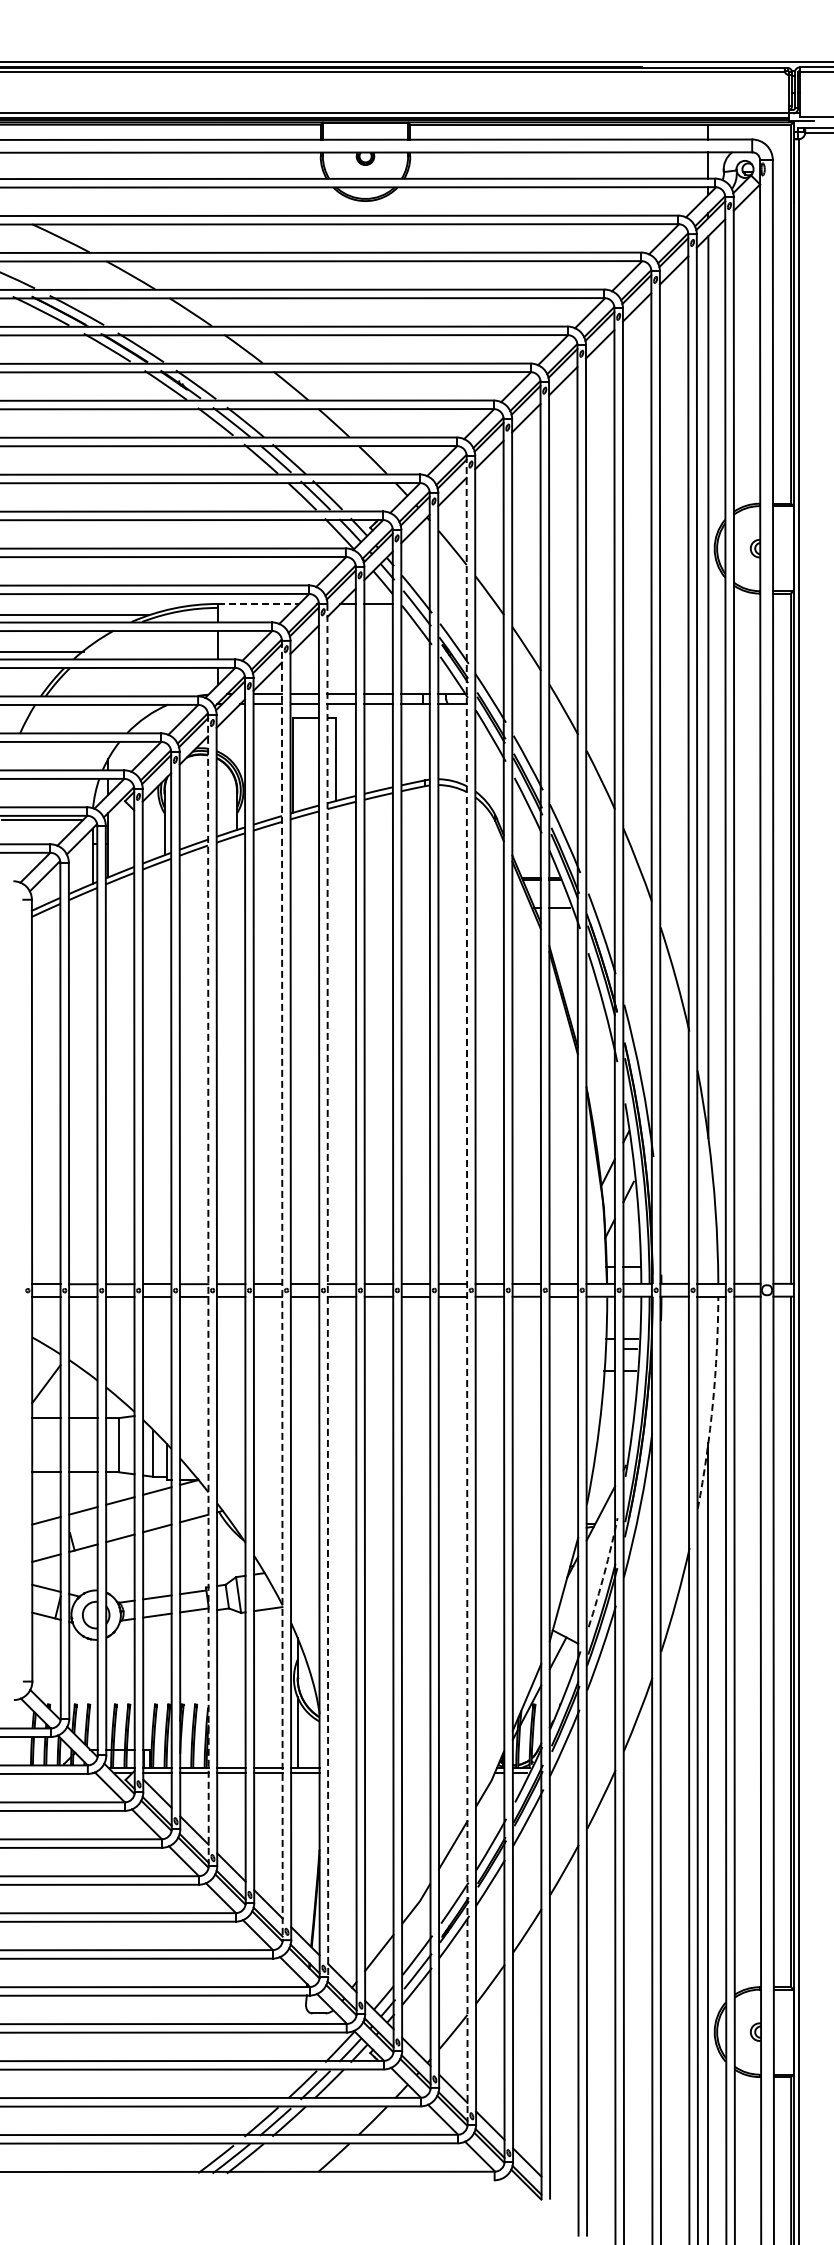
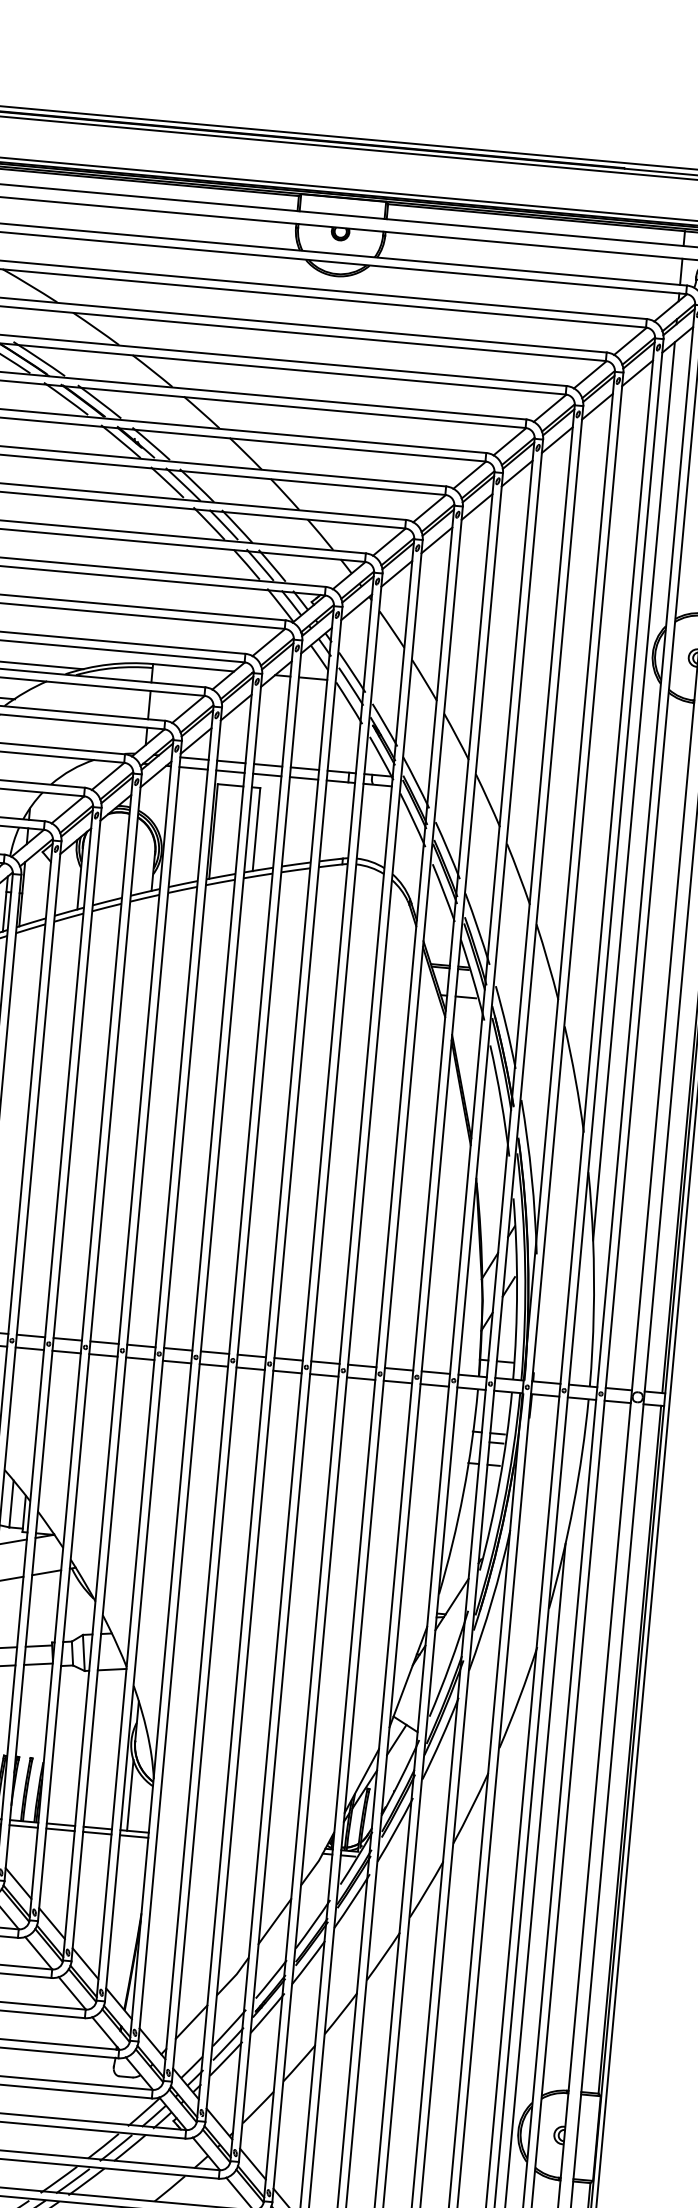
line: (258, 603) -> (193, 667), dashed -> solid
line: (208, 1290) -> (81, 1346), dashed -> solid
line: (282, 1290) -> (155, 1353), dashed -> solid
line: (327, 1290) -> (200, 1357), dashed -> solid
line: (467, 1290) -> (339, 1370), dashed -> solid
arc: (712, 1403) -> (573, 1505), dashed -> solid
arc: (604, 1573) -> (450, 1664), dashed -> solid

